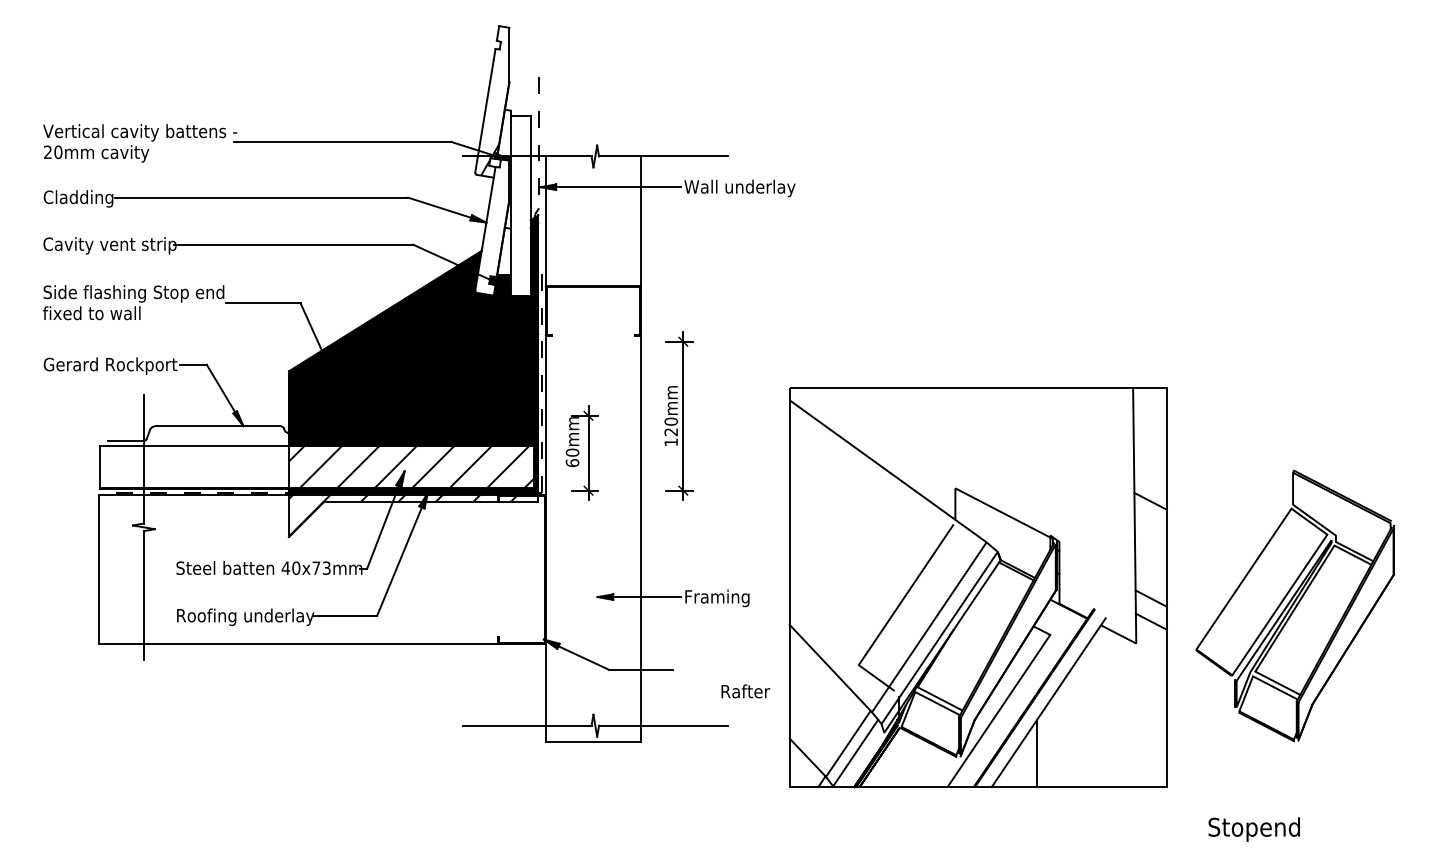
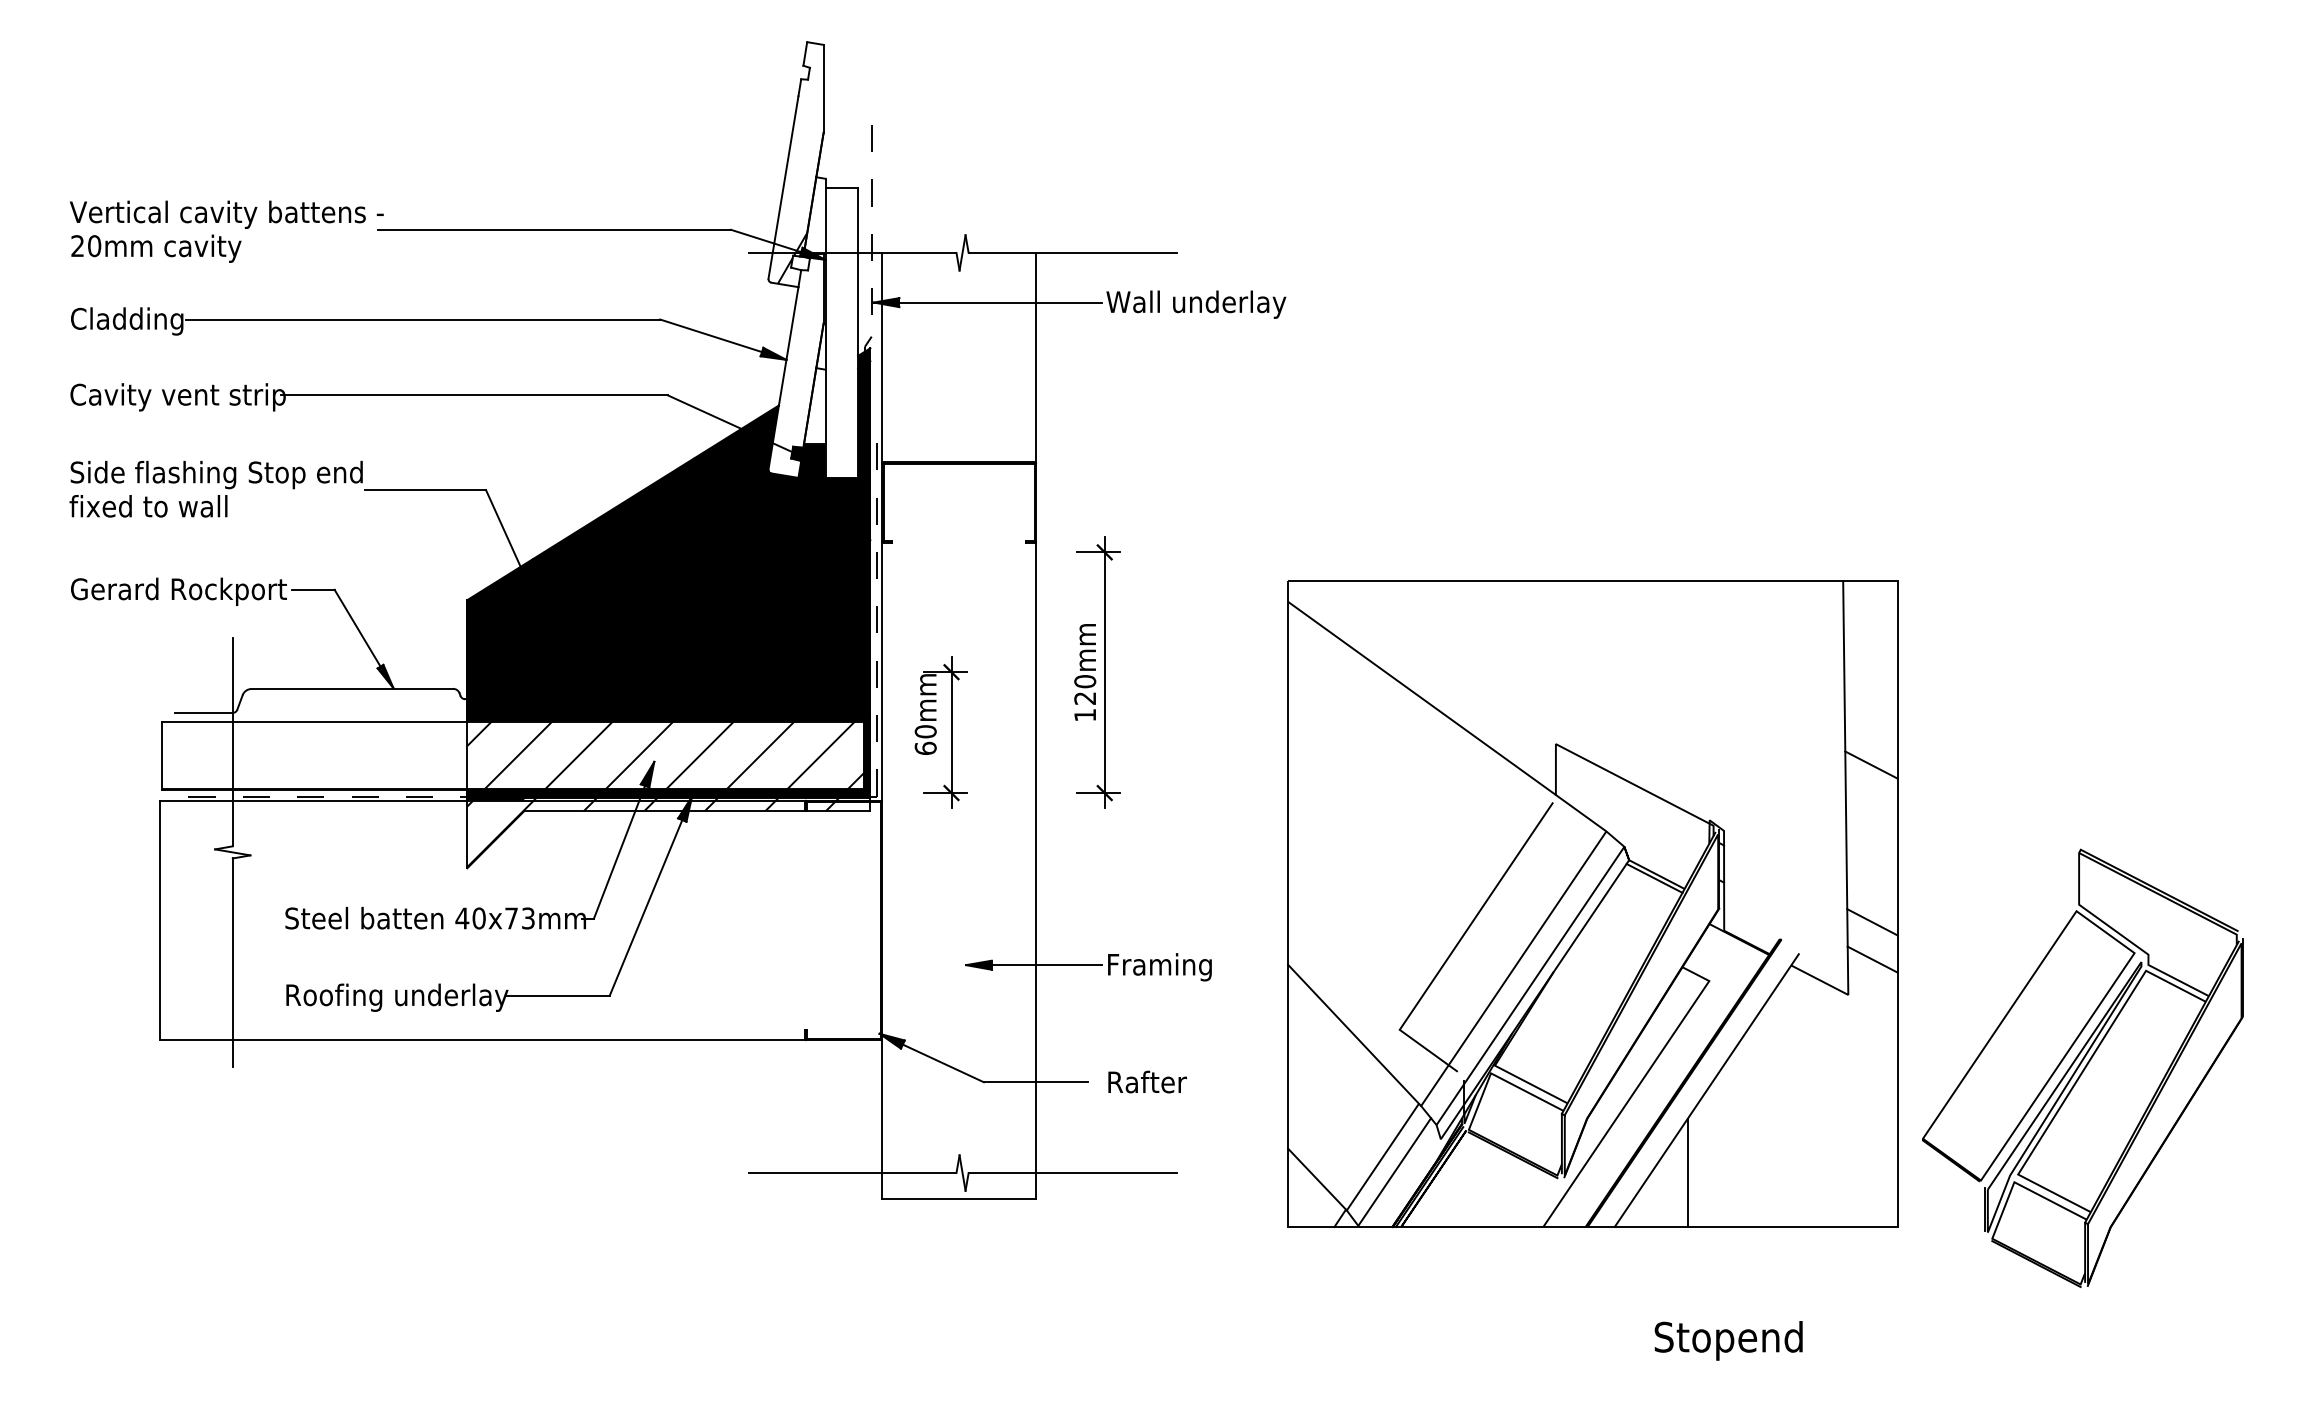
part: (977, 587) -> (1591, 904), moved
part: (1295, 605) -> (2083, 1067), moved
text: (745, 691) -> (1147, 1082), moved
text: (1253, 829) -> (1727, 1340), moved

